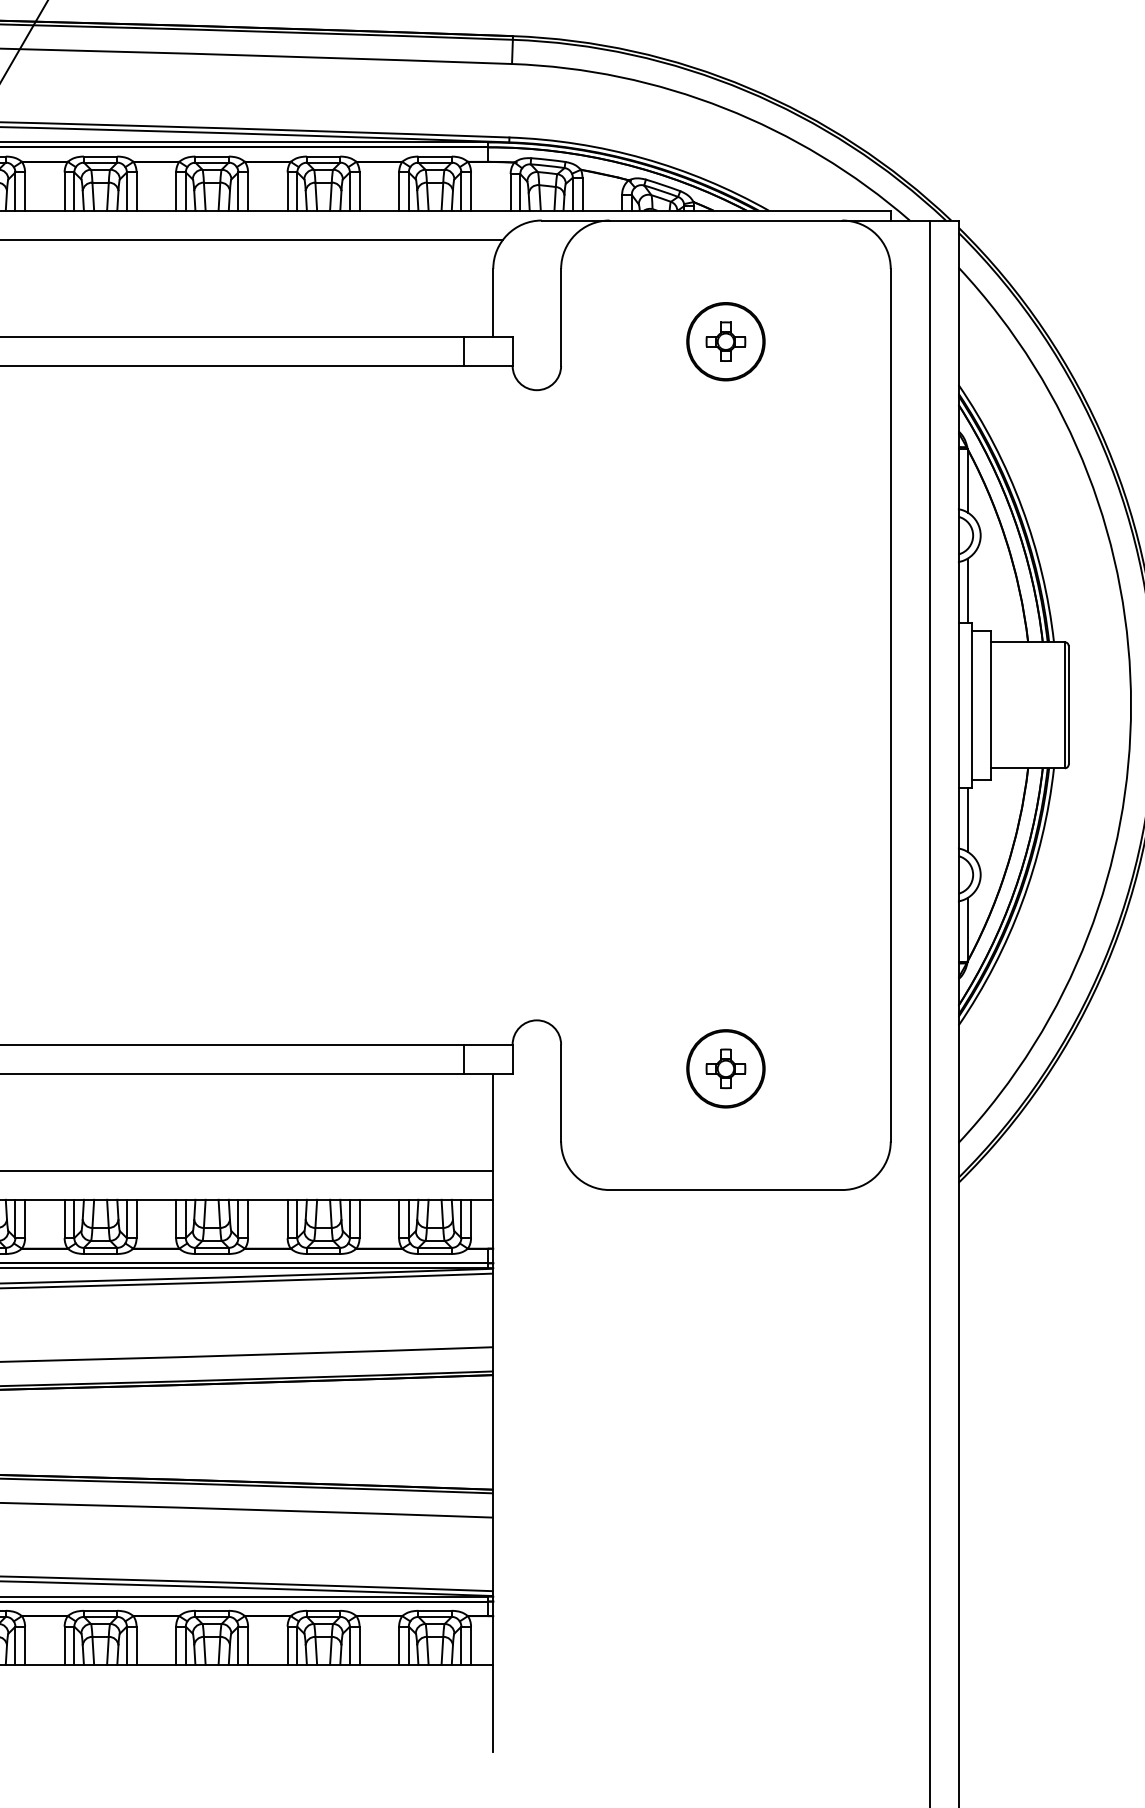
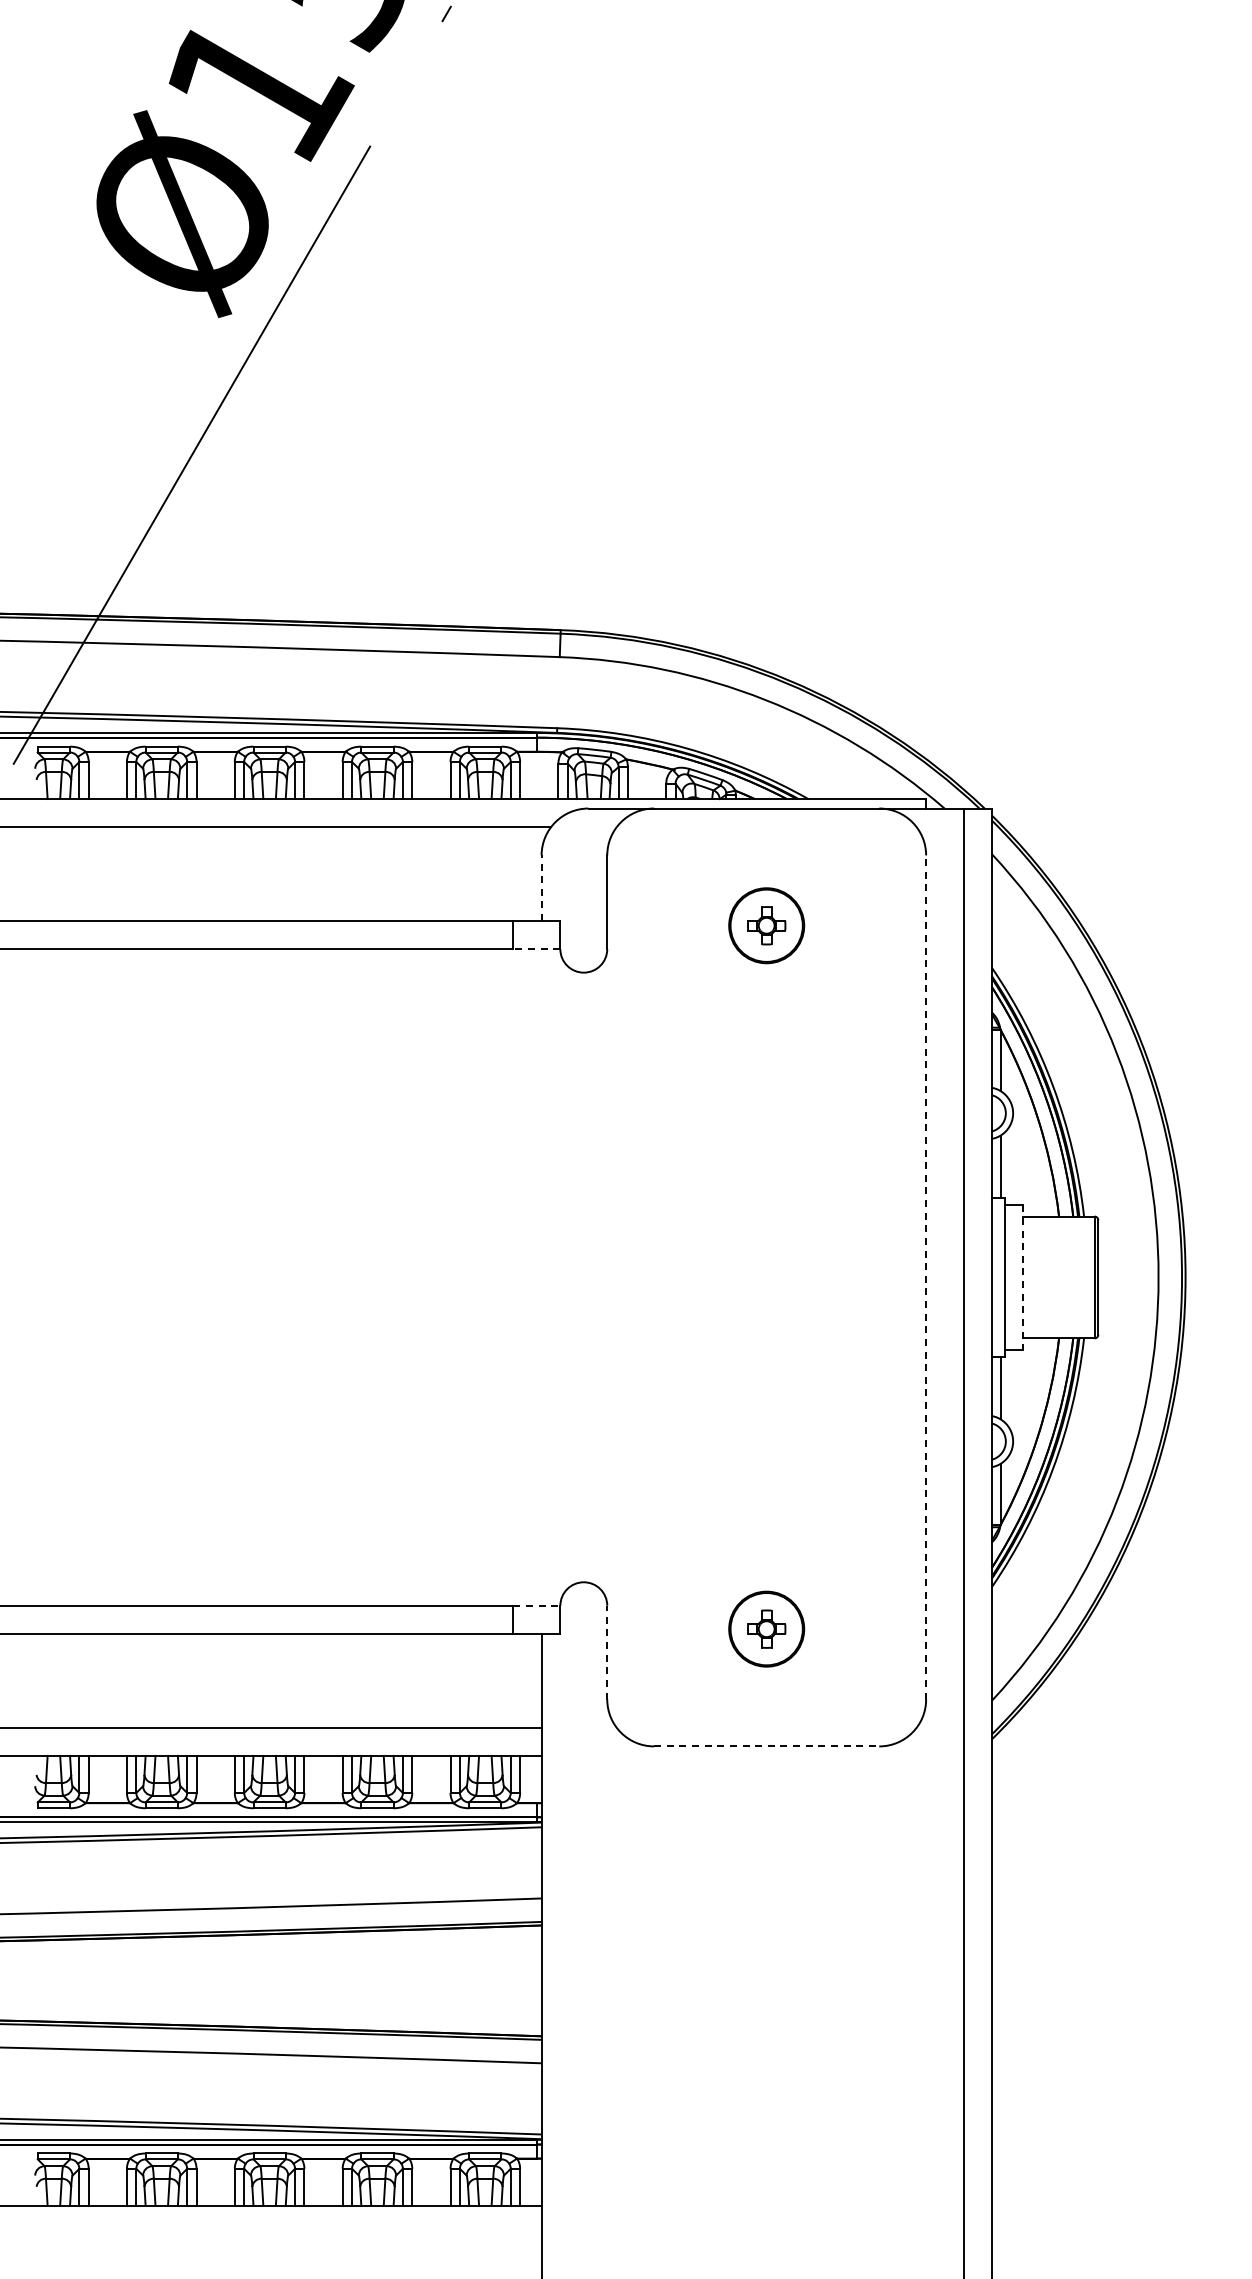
line: (493, 303) -> (541, 888), solid -> dashed
line: (487, 366) -> (536, 949), solid -> dashed
line: (891, 704) -> (926, 1276), solid -> dashed
line: (991, 705) -> (1023, 1277), solid -> dashed
line: (489, 1044) -> (537, 1605), solid -> dashed
line: (561, 1092) -> (607, 1652), solid -> dashed
line: (725, 1190) -> (766, 1746), solid -> dashed

